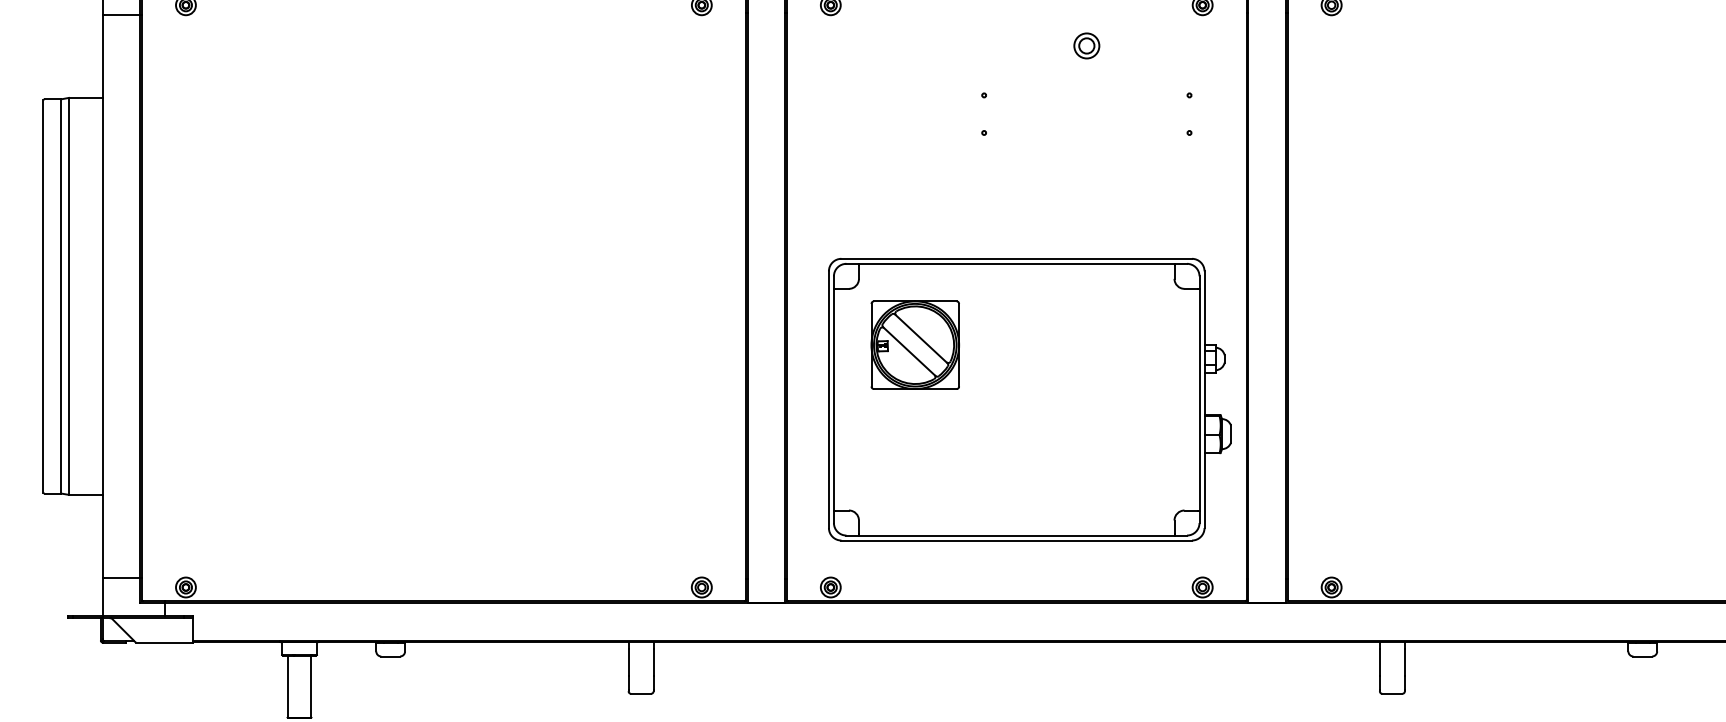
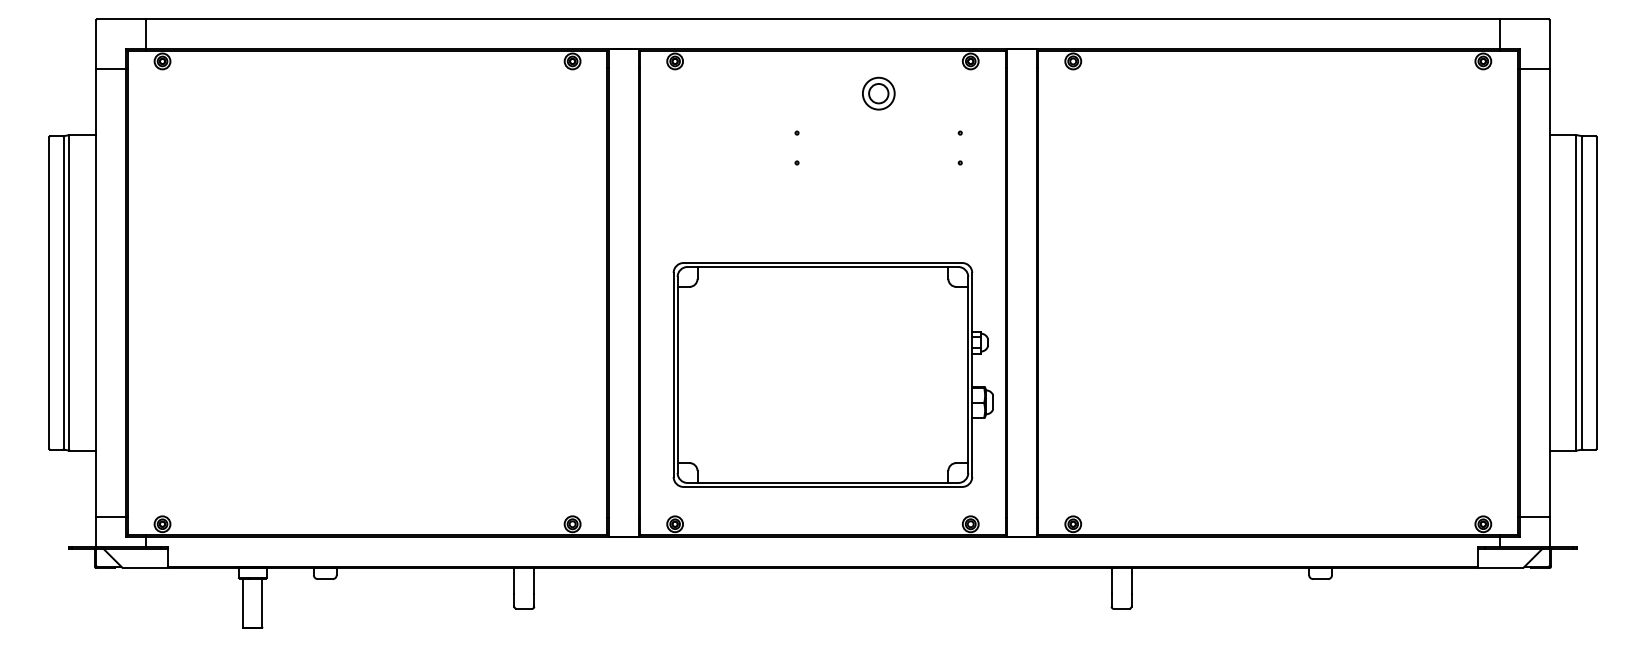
part: (1086, 45) -> (878, 93), size x1.6
part: (914, 344) -> (741, 331), removed

